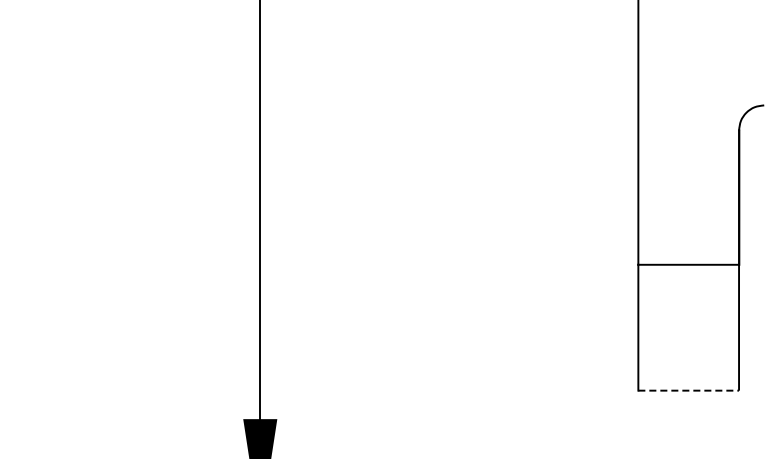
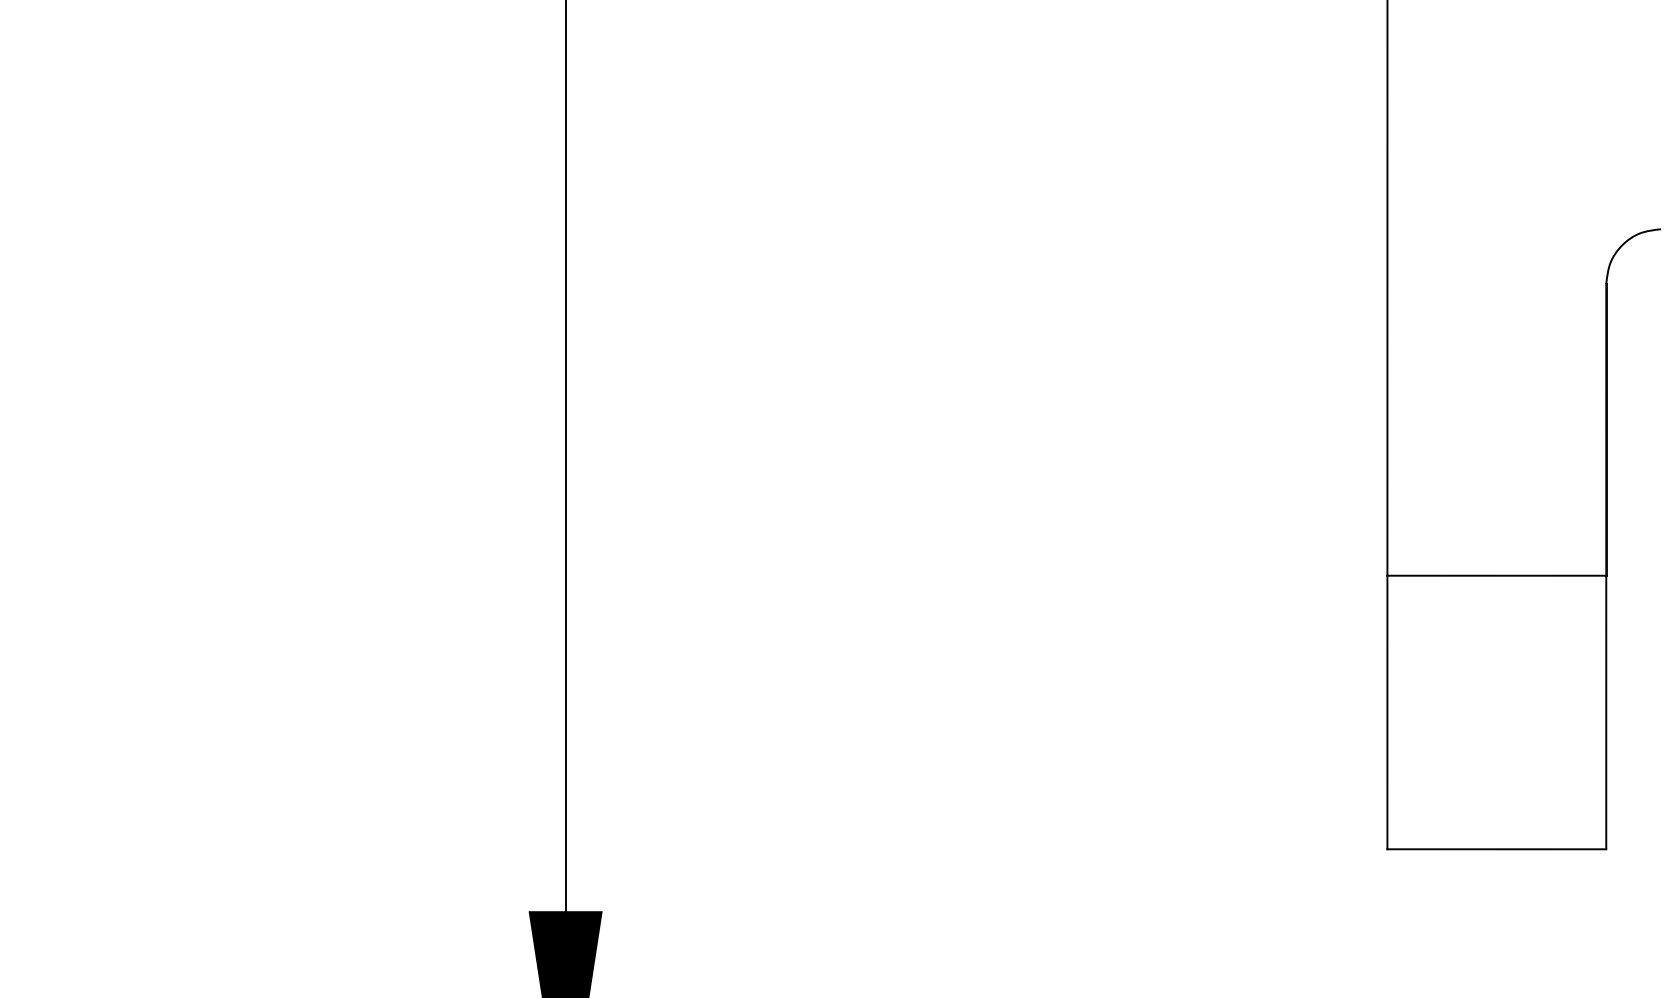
line: (689, 390) -> (1498, 848), dashed -> solid

